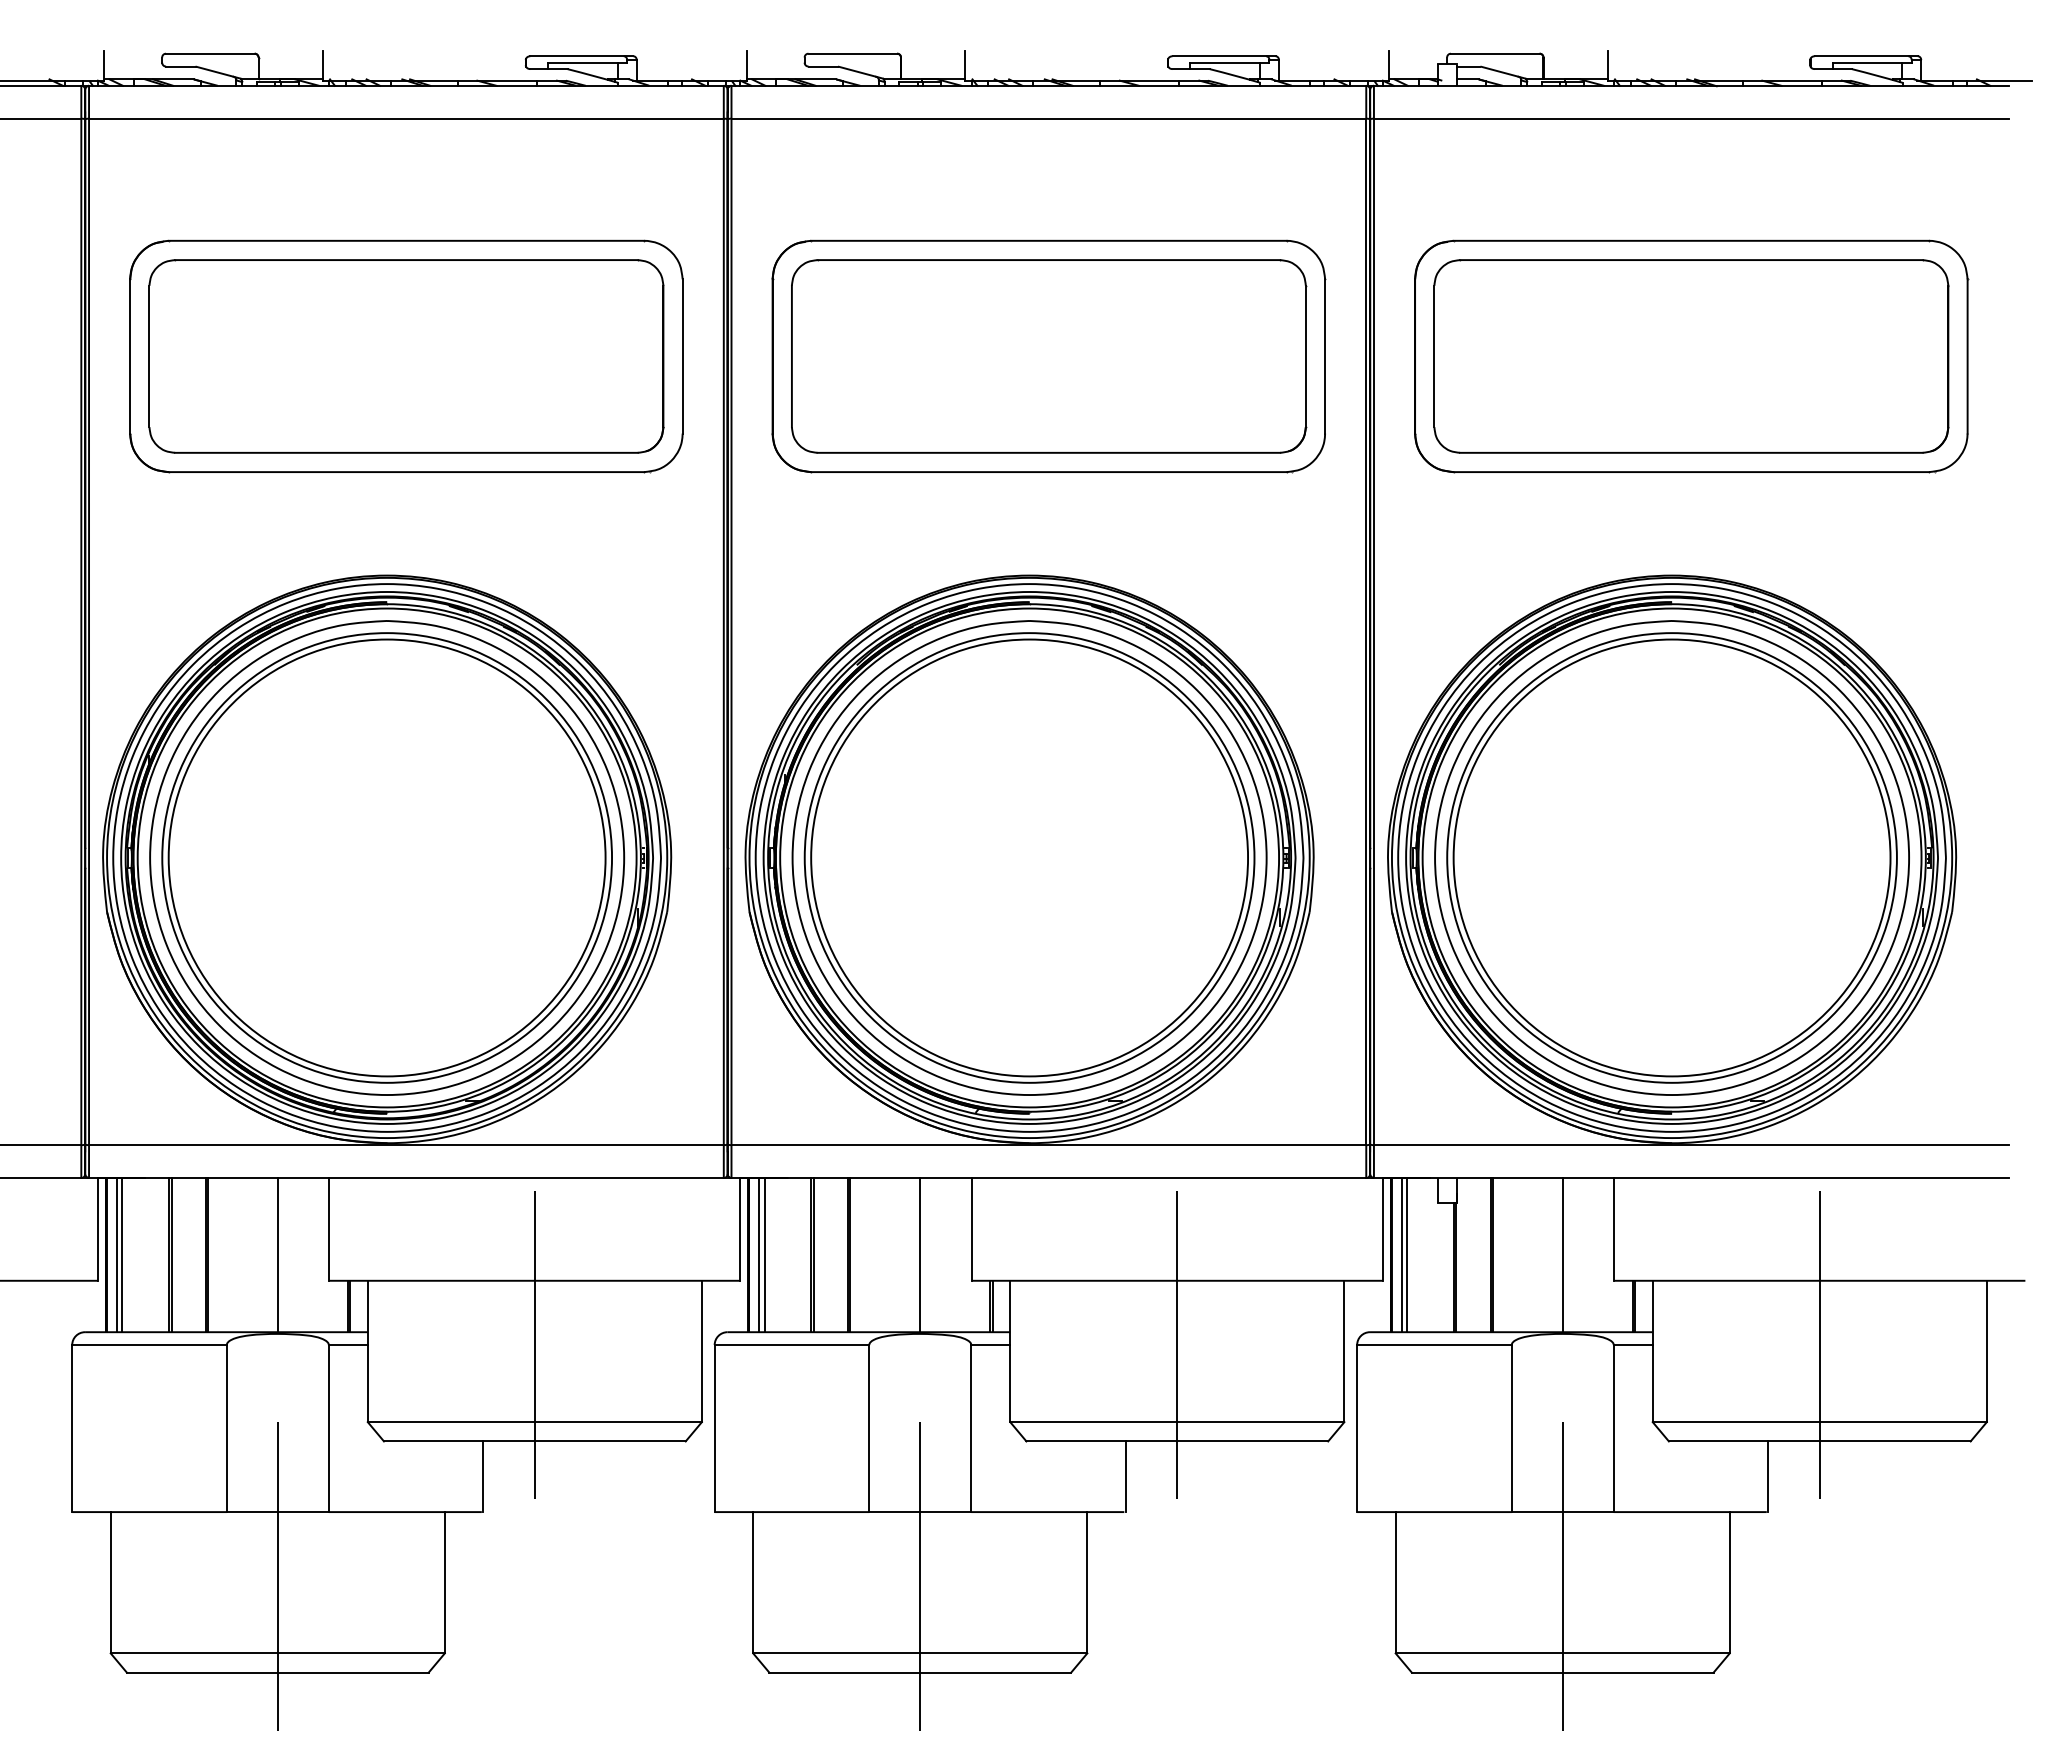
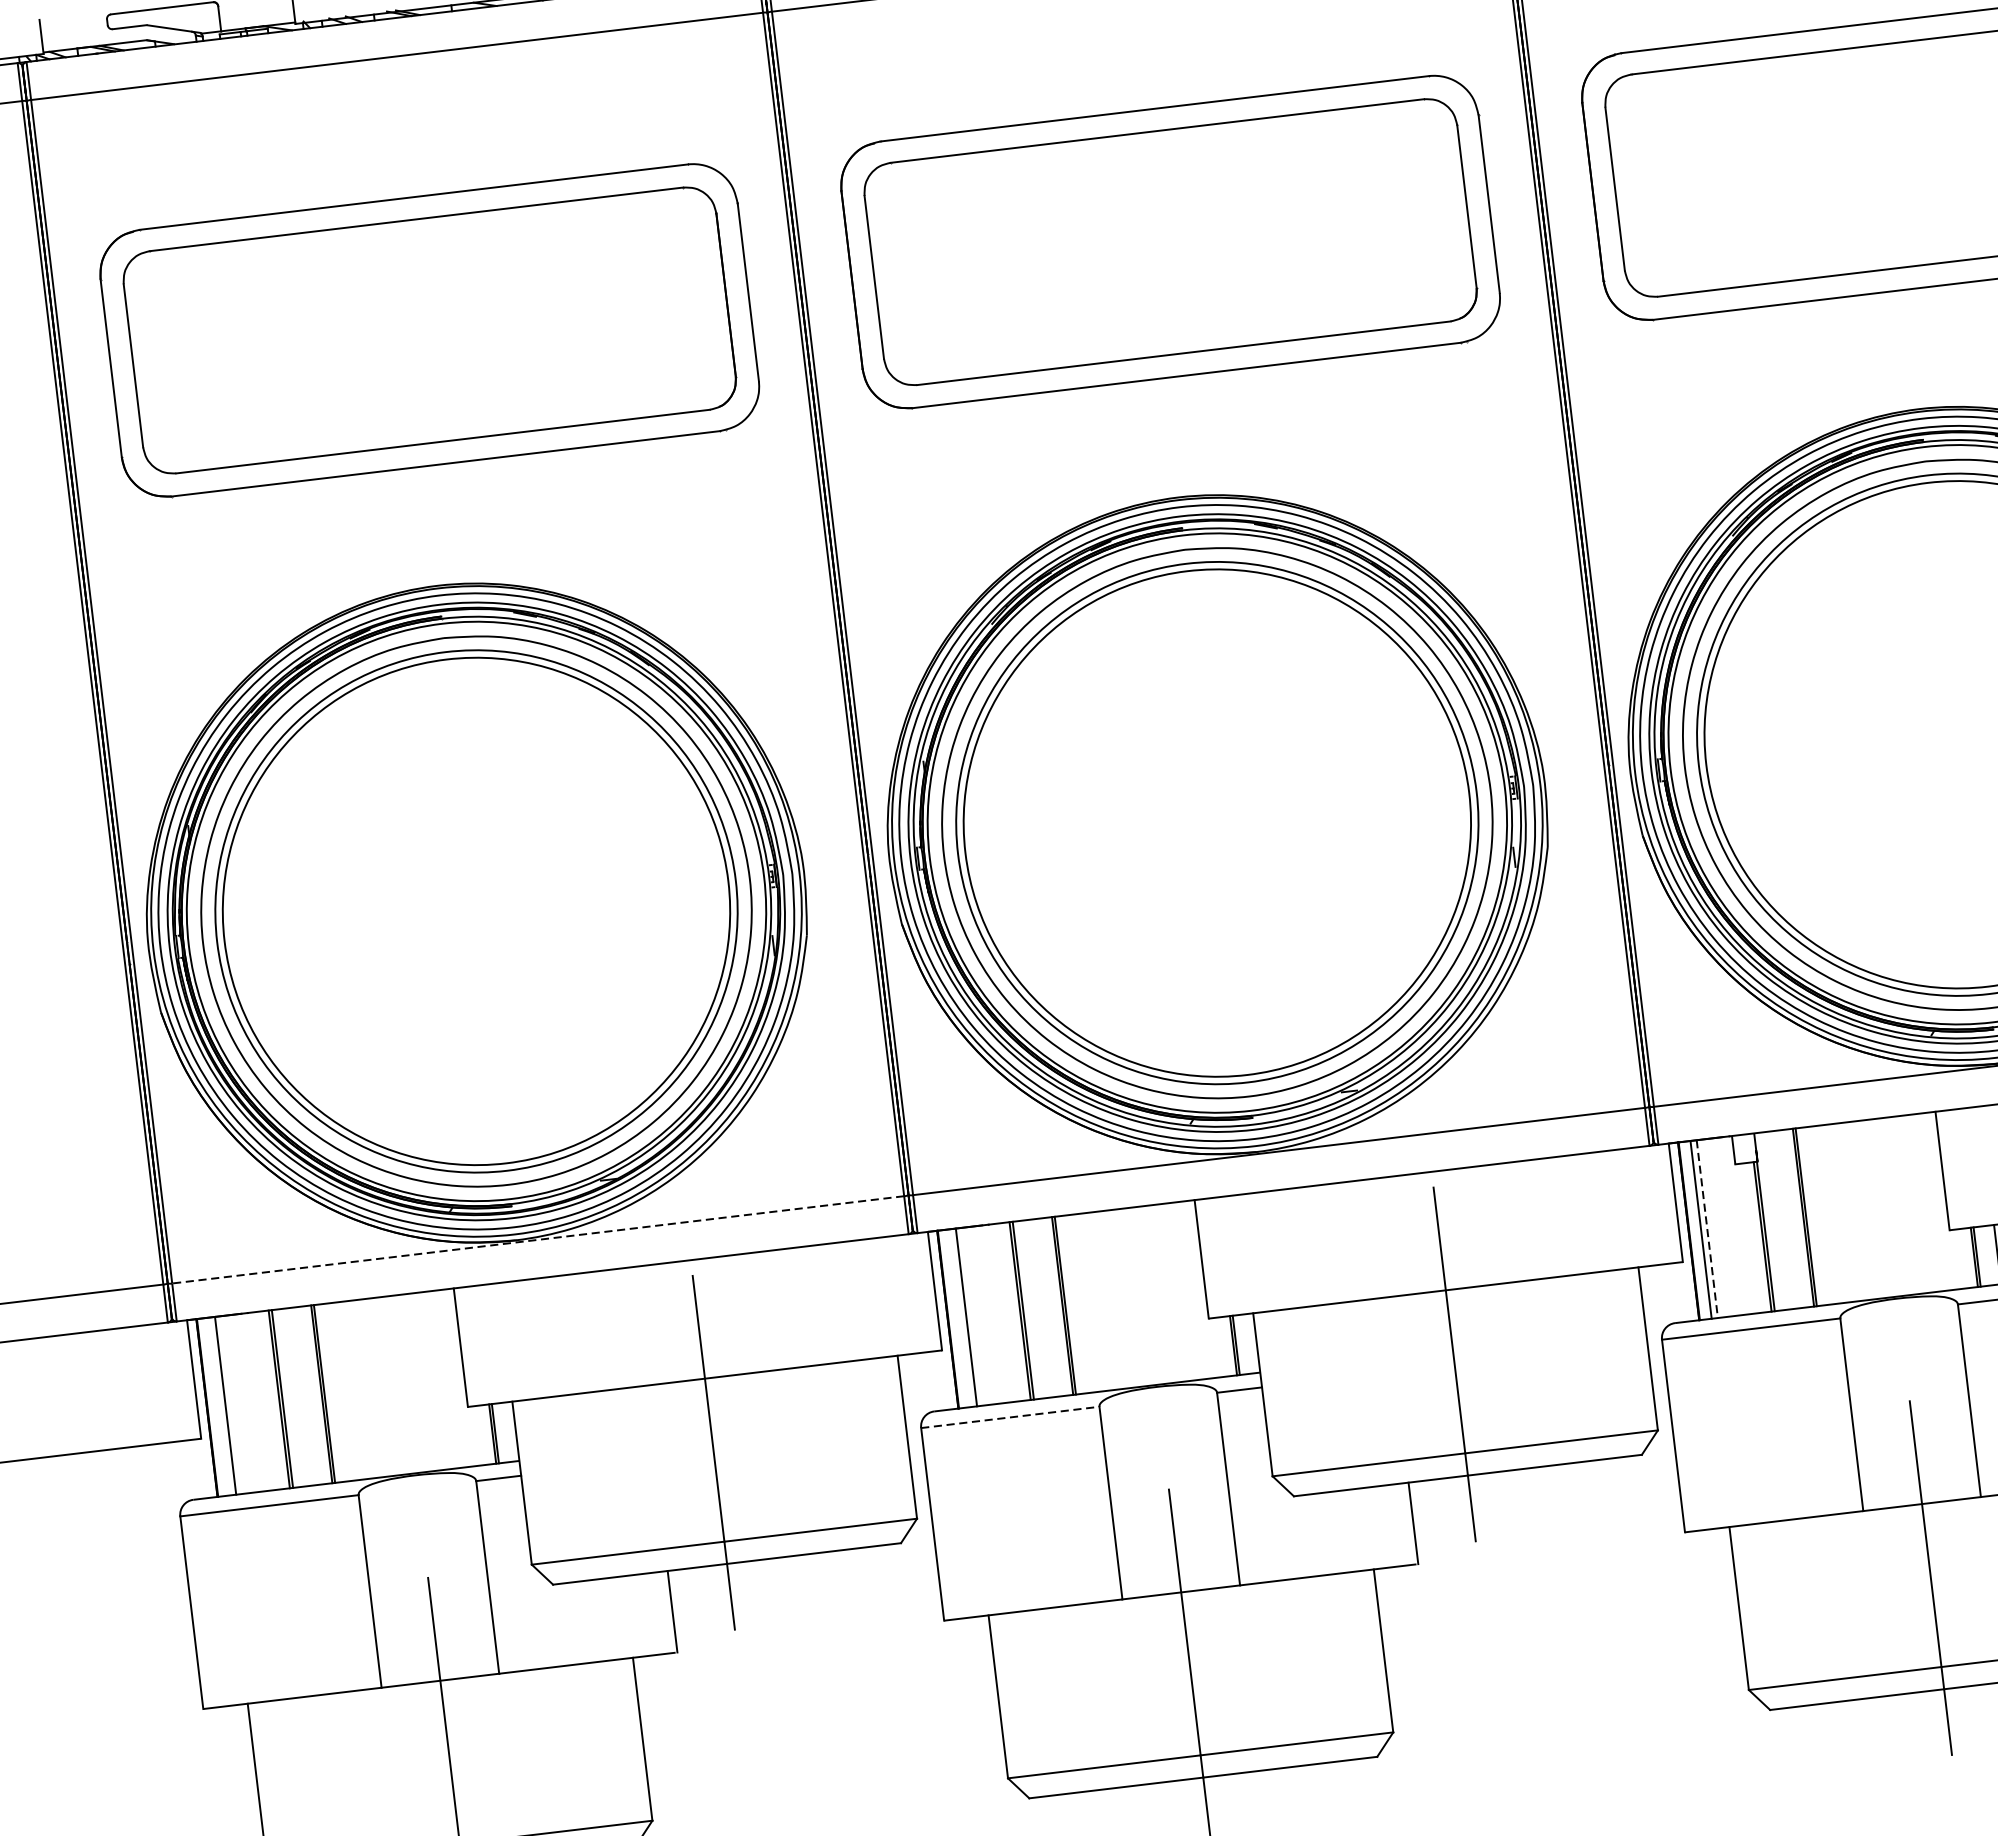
line: (405, 1145) -> (537, 1240), solid -> dashed
line: (116, 1255) -> (219, 1407), removed
line: (277, 1255) -> (404, 1384), removed
line: (759, 1255) -> (960, 1318), removed
line: (920, 1255) -> (1146, 1296), removed
line: (1407, 1255) -> (1707, 1229), solid -> dashed
line: (1562, 1255) -> (1886, 1208), removed
line: (792, 1345) -> (1010, 1417), solid -> dashed

